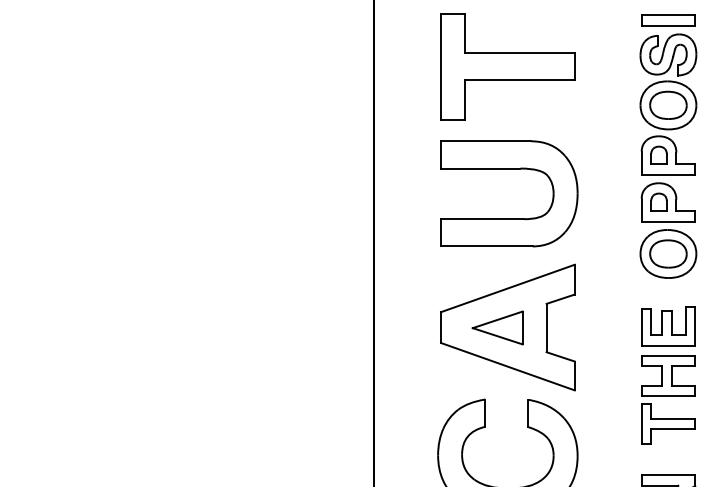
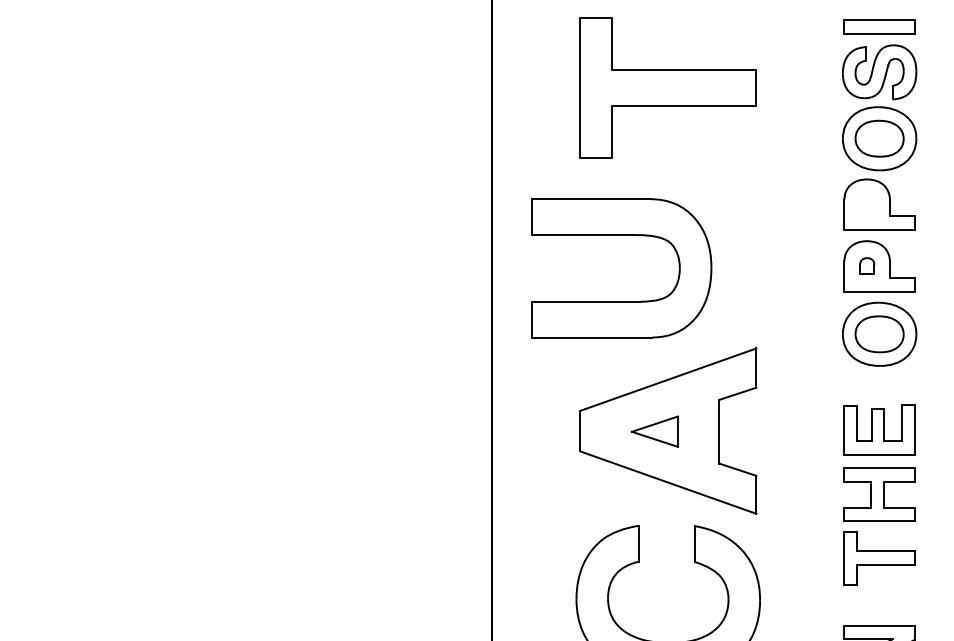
part: (658, 154) -> (866, 203), removed
part: (509, 169) -> (621, 236), moved
part: (658, 201) -> (866, 265), size x0.7
part: (497, 327) -> (654, 431), size x0.7

